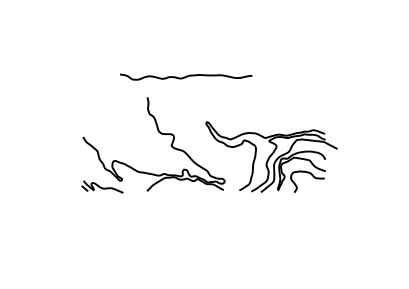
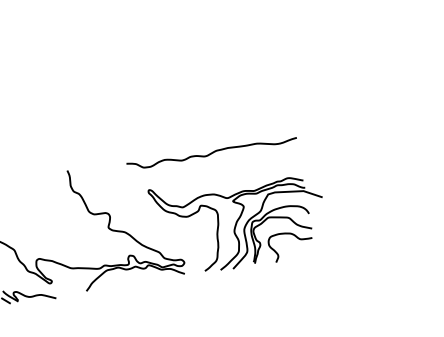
curve: (186, 76) -> (212, 152), moved

